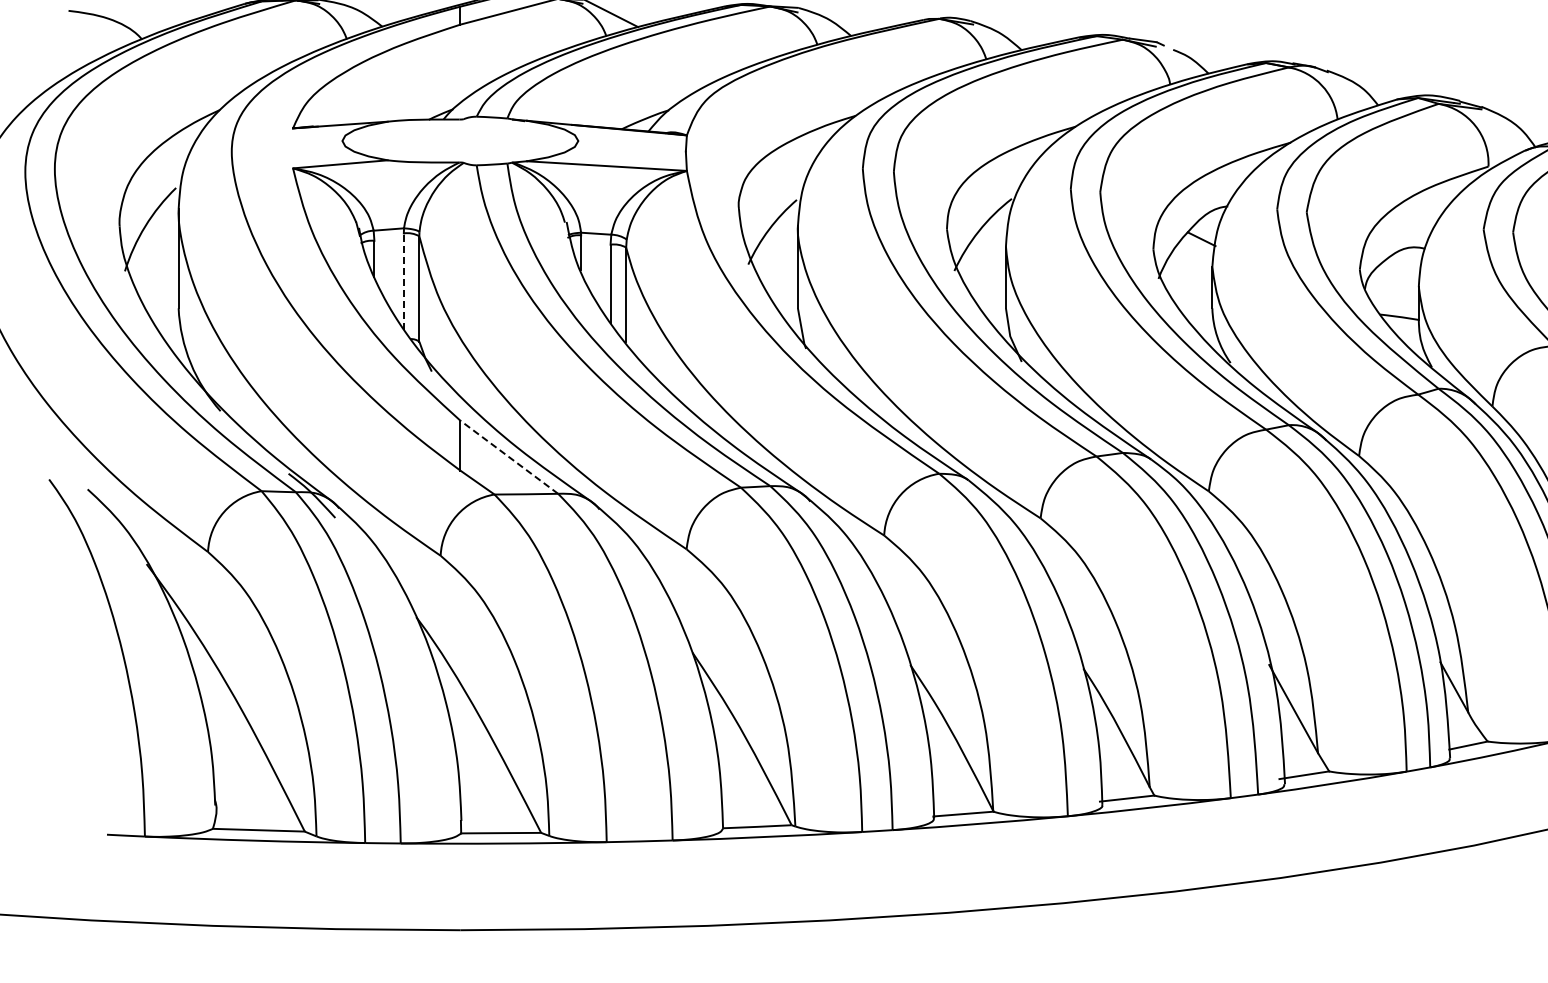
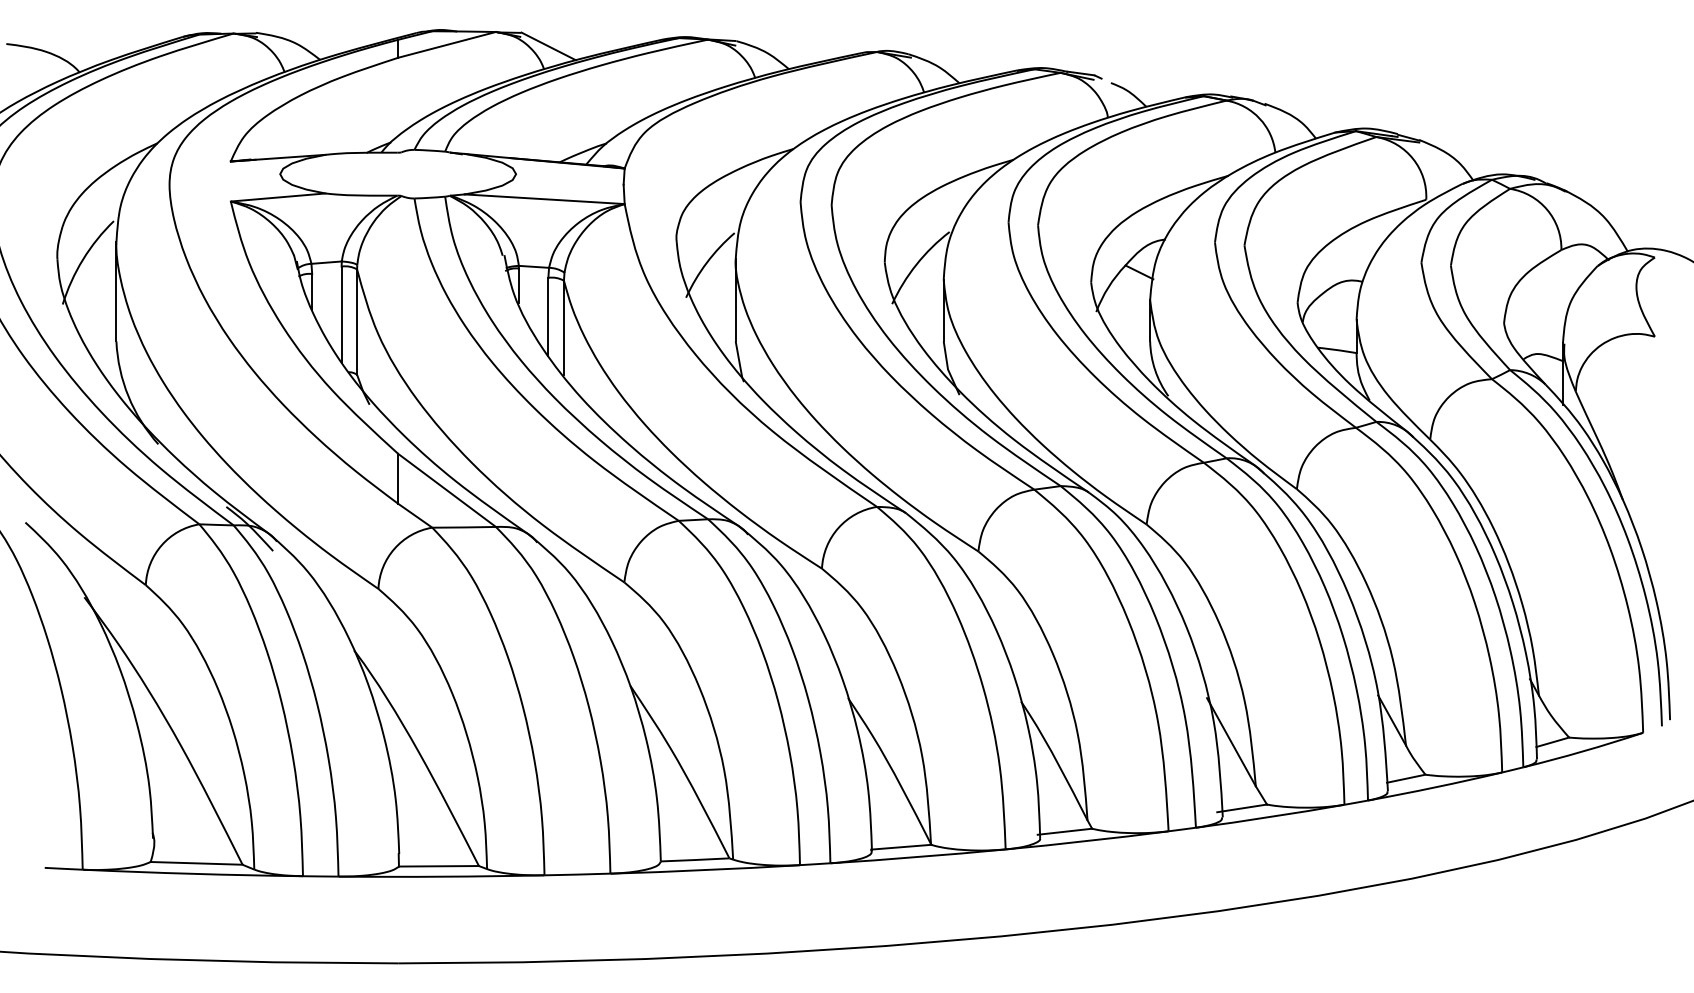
line: (403, 281) -> (341, 314), dashed -> solid
line: (508, 457) -> (446, 490), dashed -> solid

